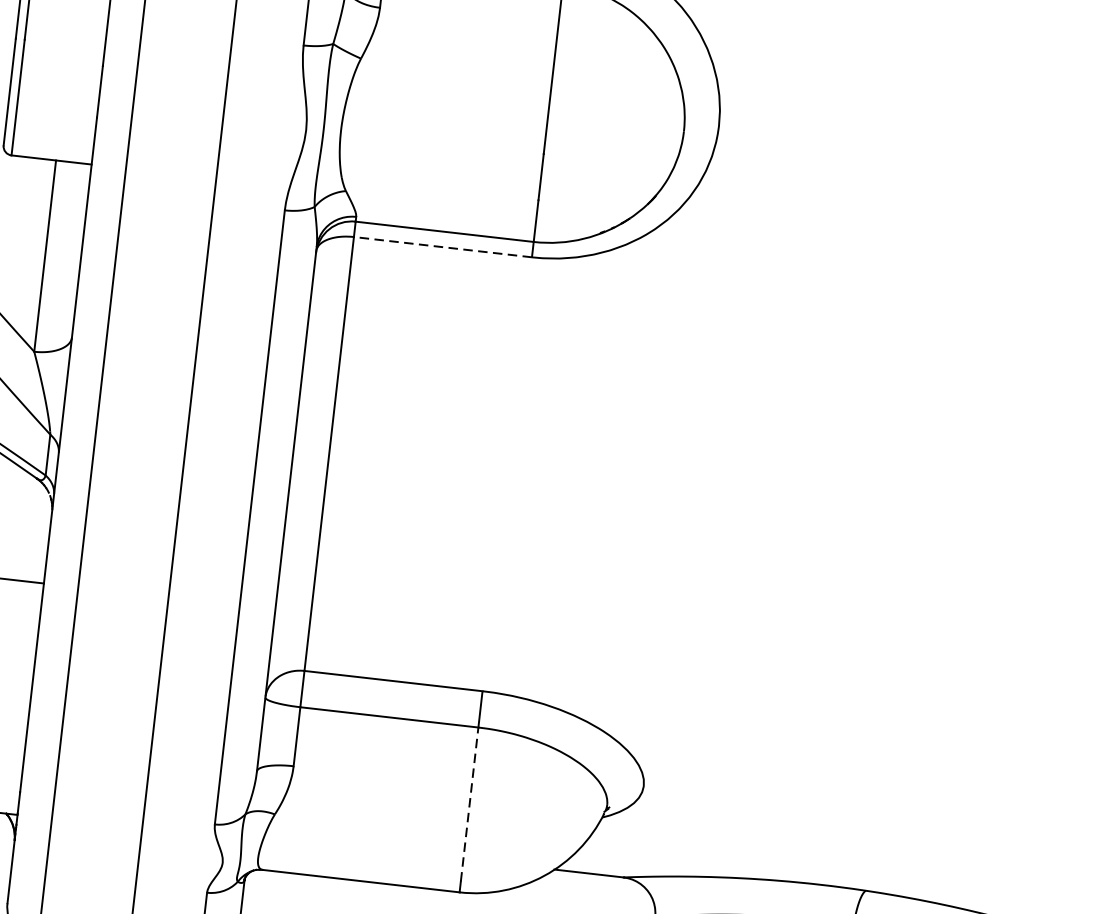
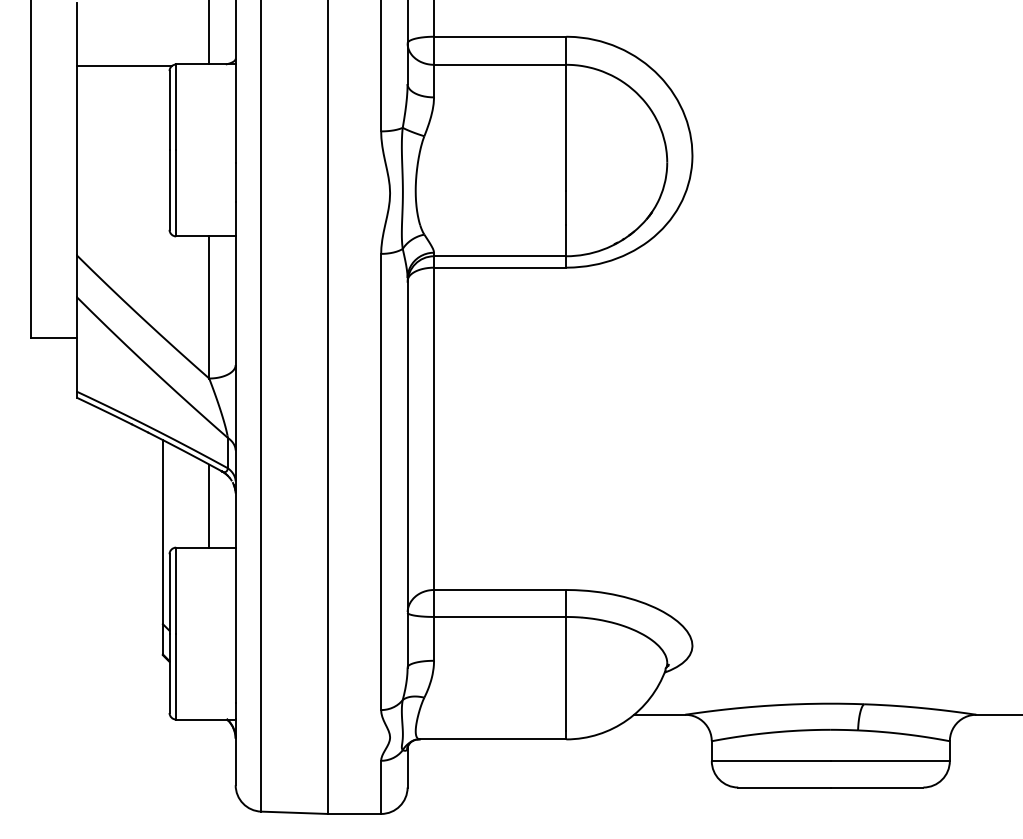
line: (442, 246) -> (499, 267), dashed -> solid
line: (15, 522) -> (209, 505), added
line: (469, 803) -> (566, 673), dashed -> solid

